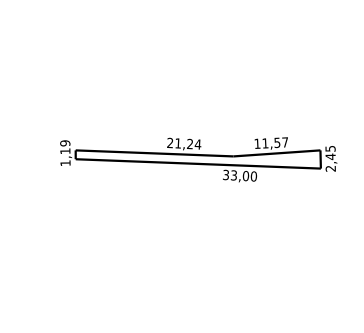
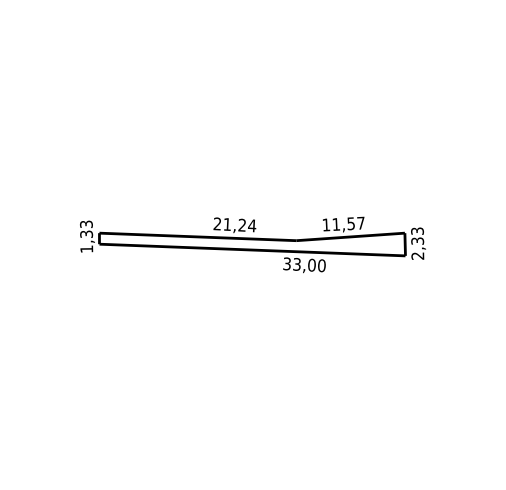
text: (65, 146) -> (86, 228), 1,19 -> 1,33
text: (330, 153) -> (417, 236), 2,45 -> 2,33

